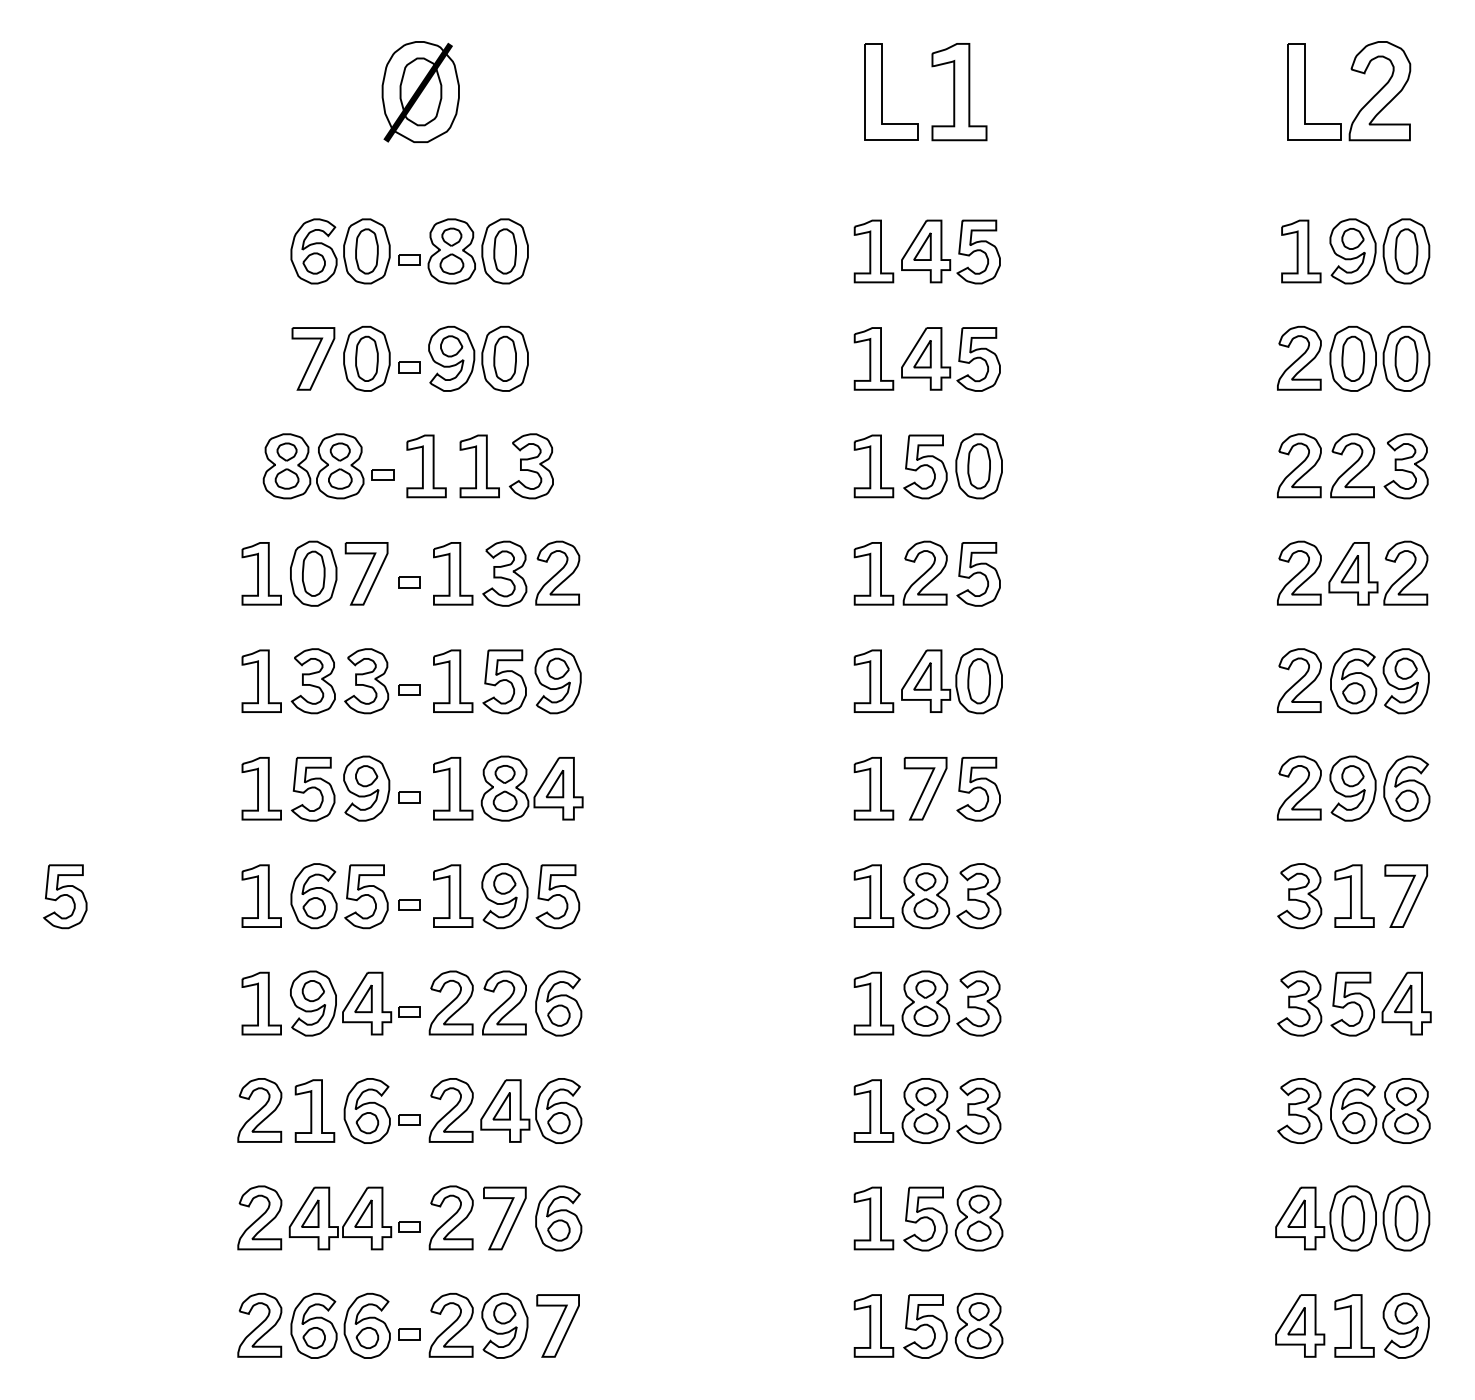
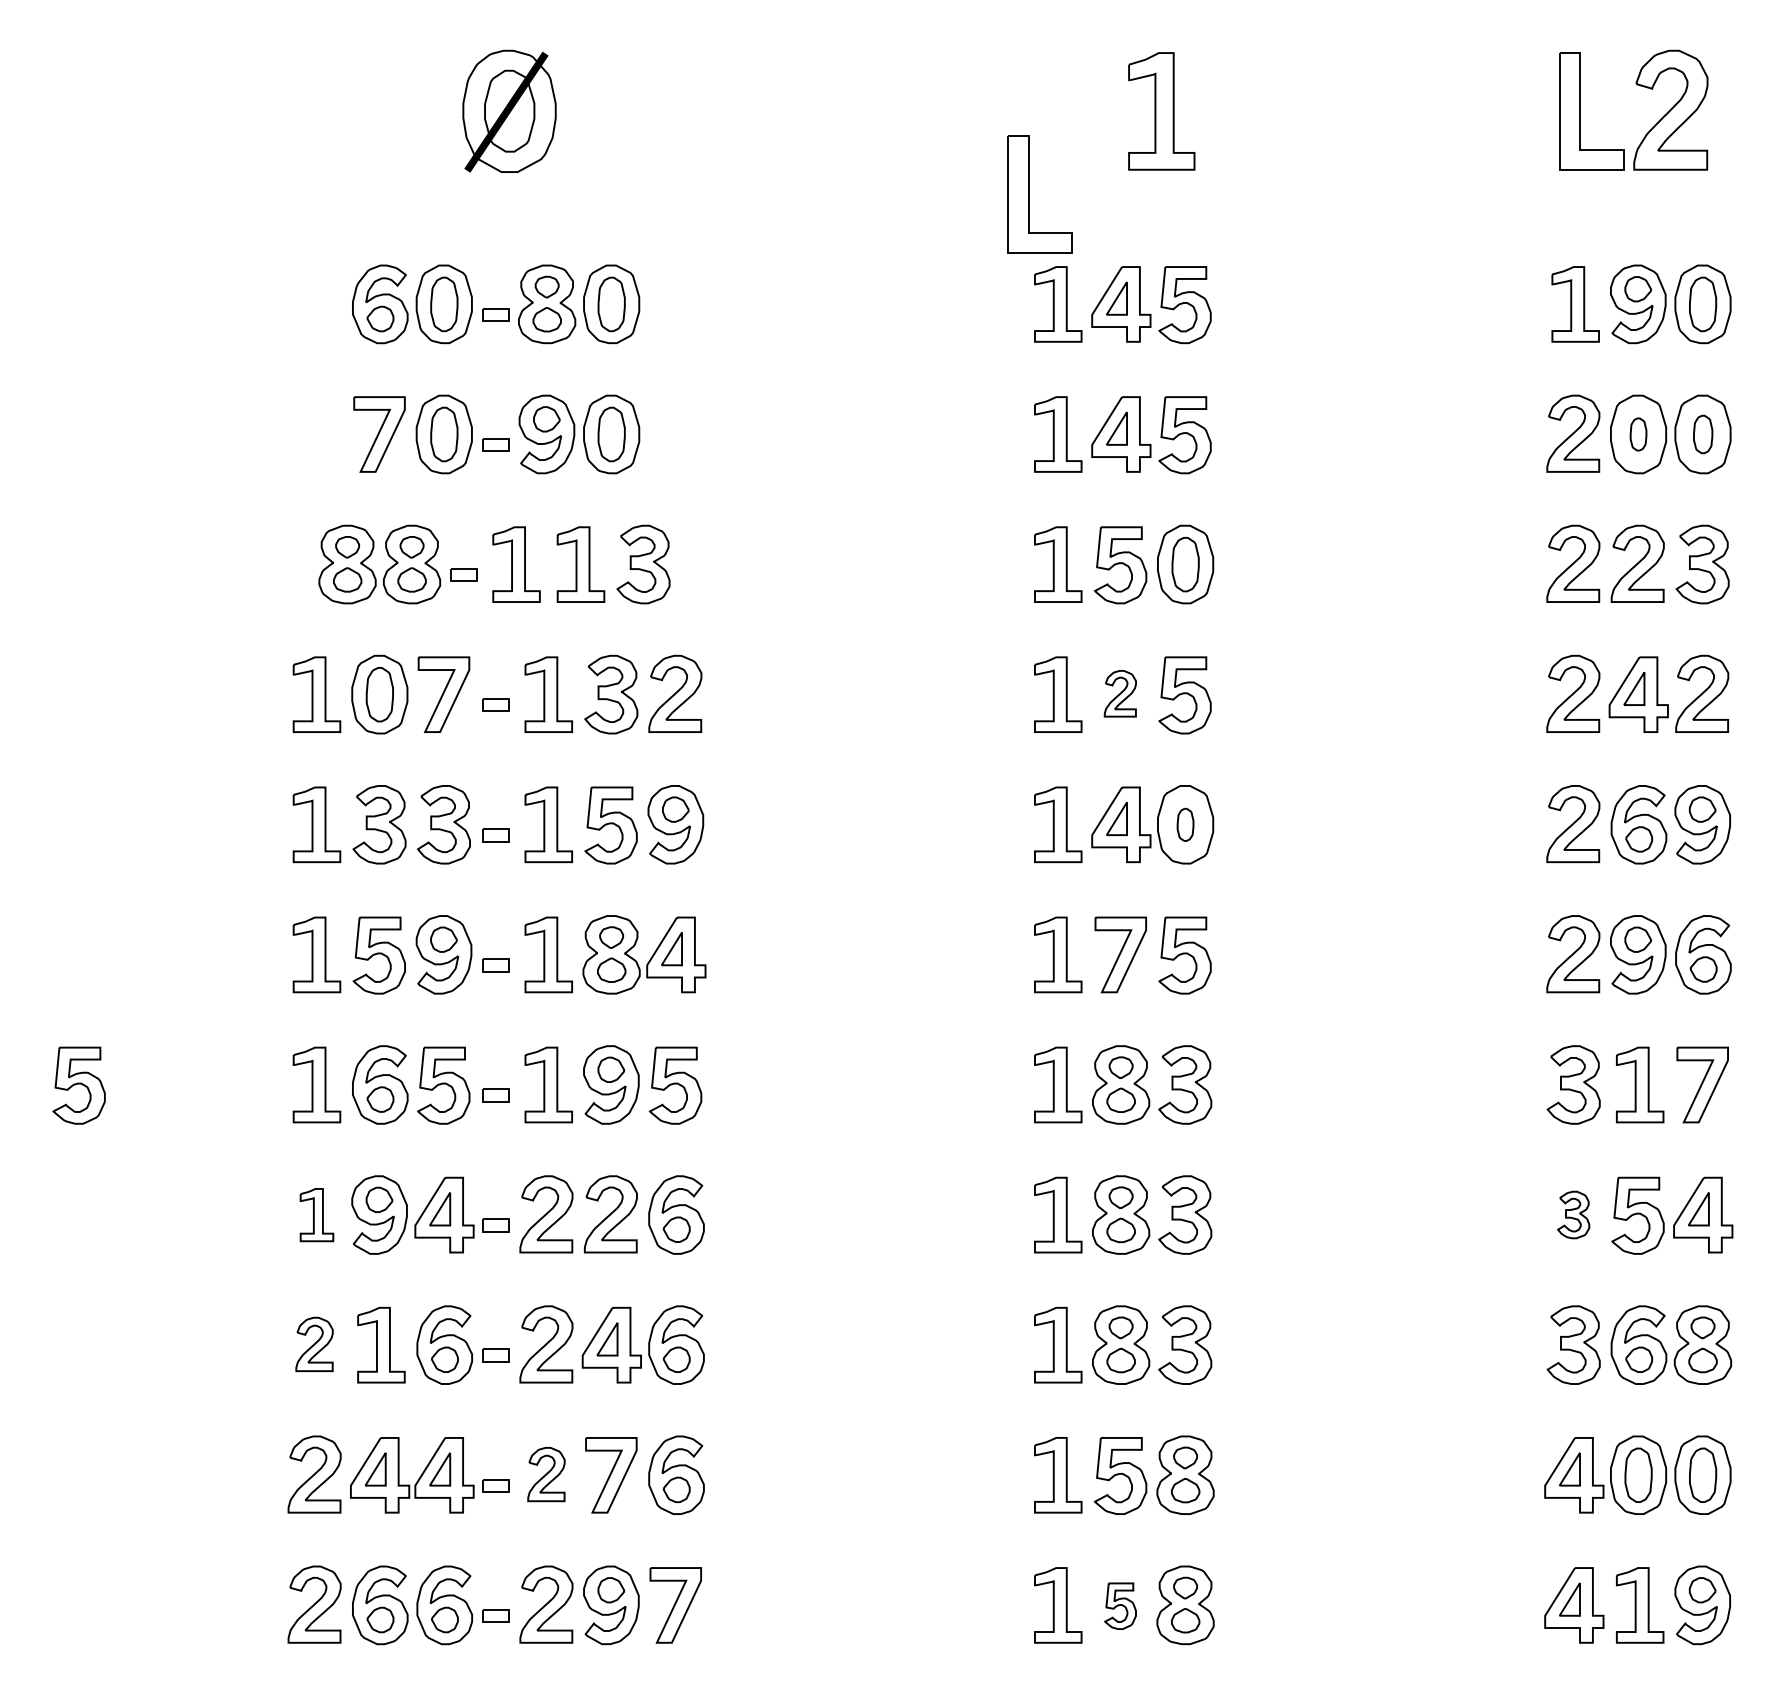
part: (882, 92) -> (1029, 194), moved
part: (1353, 358) -> (1638, 434), size x0.6
part: (1406, 358) -> (1703, 434), size x0.7
part: (925, 572) -> (1120, 693), size x0.6
part: (979, 681) -> (1185, 824), size x0.6
part: (261, 1003) -> (316, 1214), size x0.7
part: (1299, 1003) -> (1573, 1214), size x0.6
part: (259, 1110) -> (314, 1344), size x0.7
part: (451, 1217) -> (546, 1474), size x0.7
part: (925, 1326) -> (1120, 1606), size x0.6

